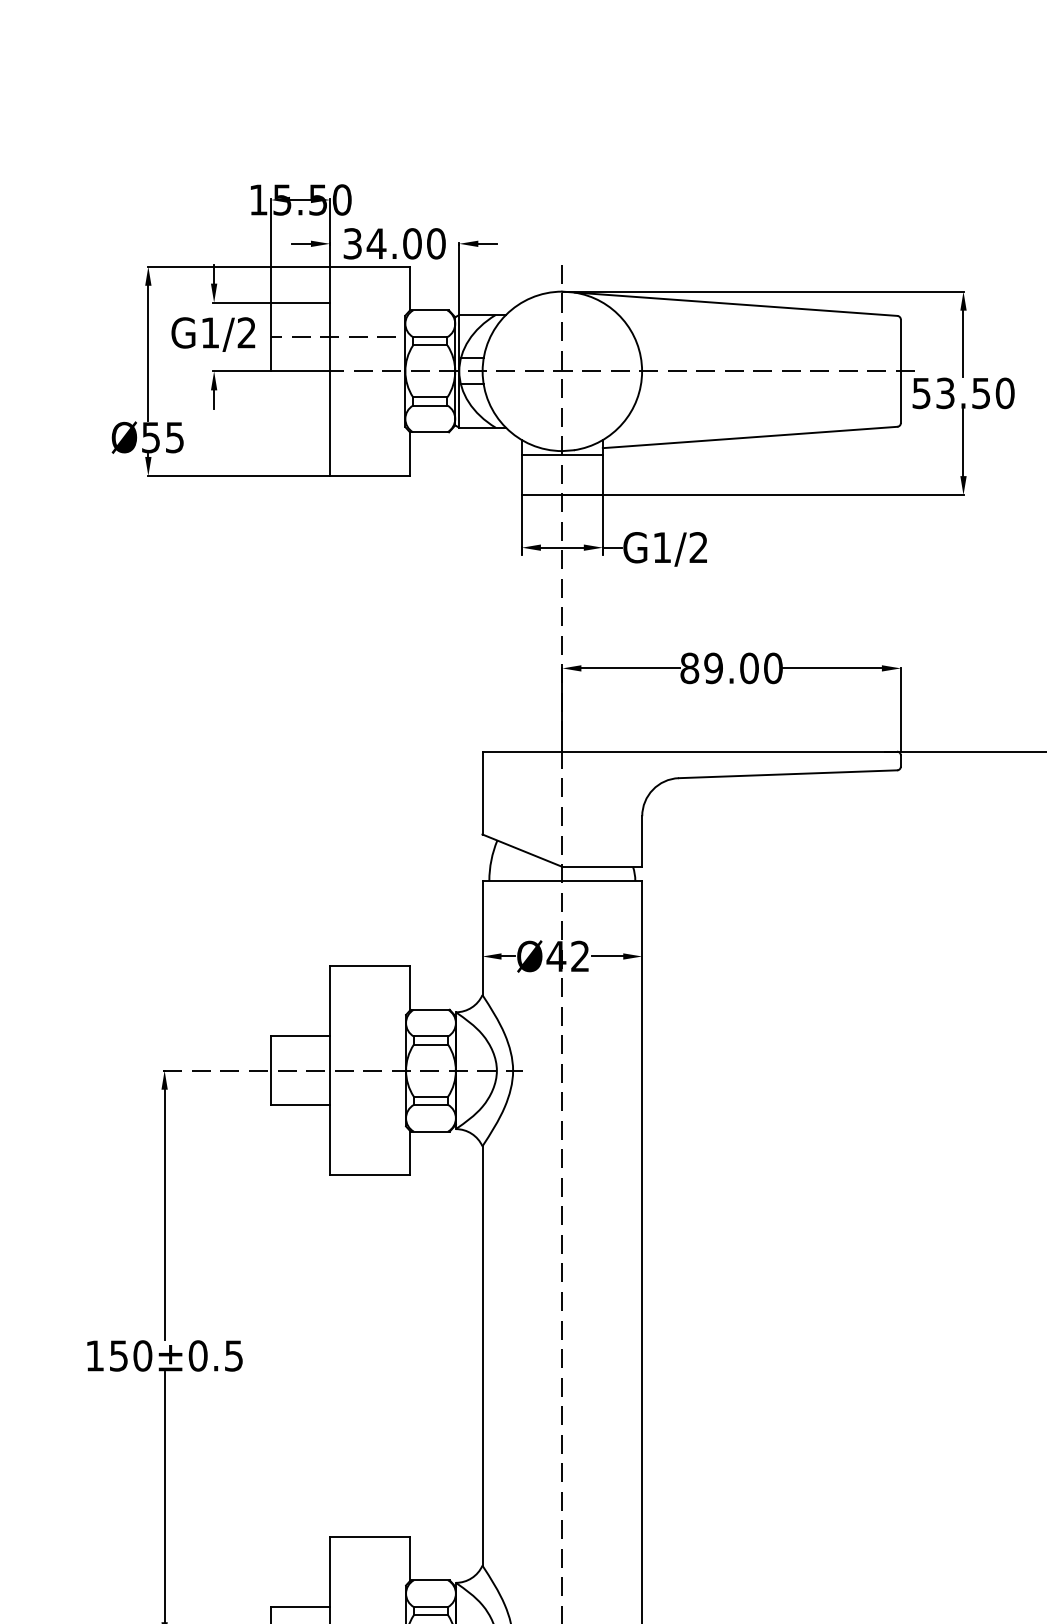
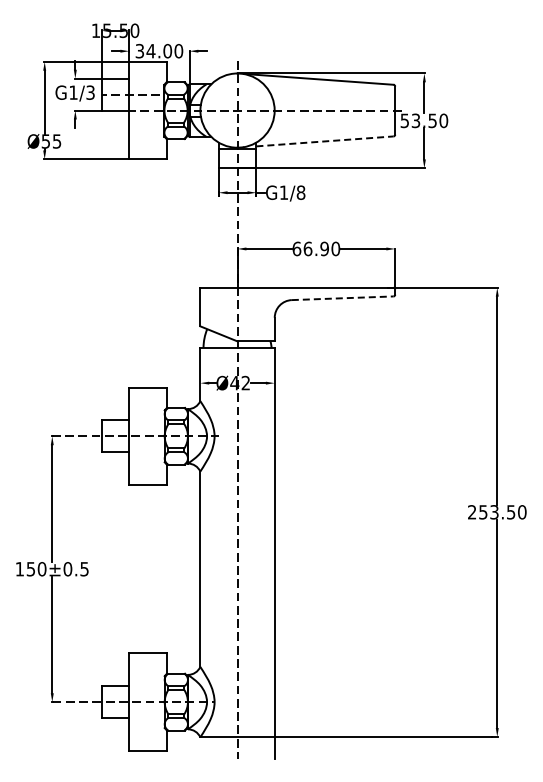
text: (246, 332) -> (90, 92), G1/2 -> G1/3
line: (749, 437) -> (324, 141), solid -> dashed
text: (697, 547) -> (300, 192), G1/2 -> G1/8
text: (718, 667) -> (310, 248), 89.00 -> 66.90
line: (787, 774) -> (342, 298), solid -> dashed

